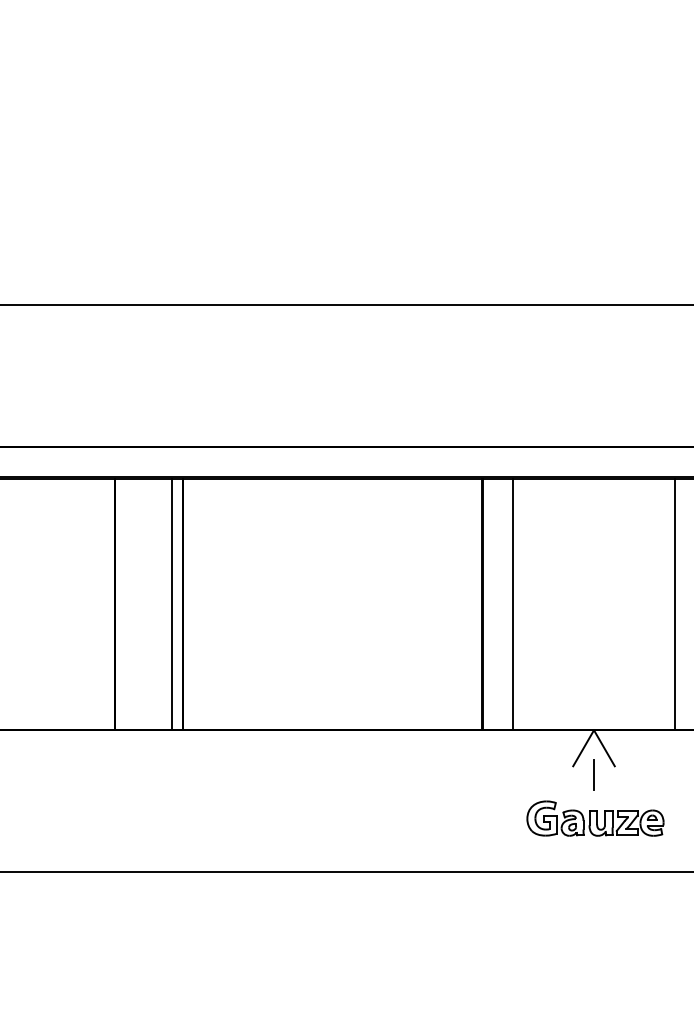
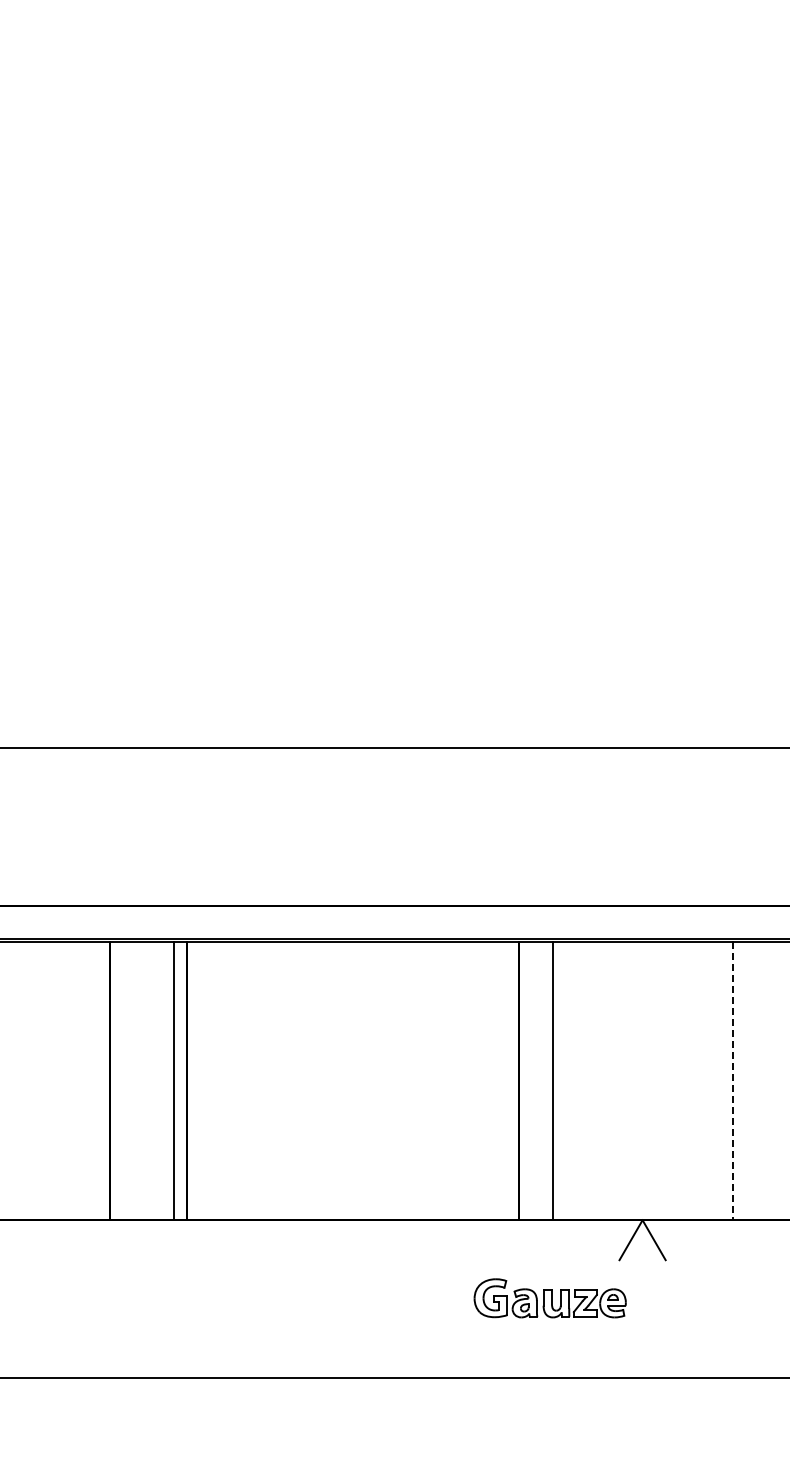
line: (674, 605) -> (732, 1081), solid -> dashed
line: (593, 774) -> (642, 1269), removed
part: (594, 818) -> (549, 1298), moved

